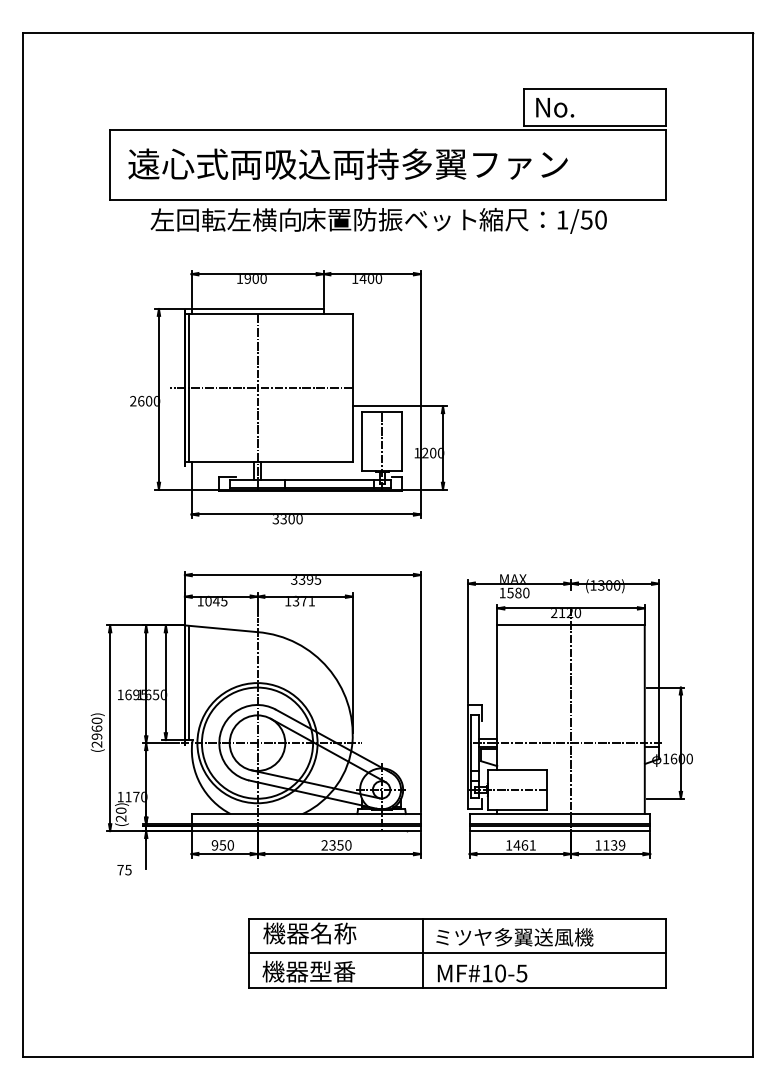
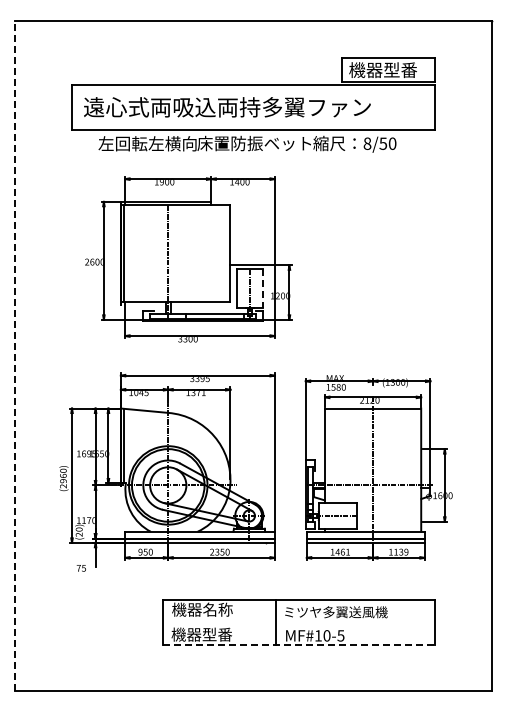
text: (585, 107) -> (382, 70), No. -> 機器型番
text: (562, 219) -> (367, 143), 1/50 -> 8/50
line: (260, 388) -> (170, 253), removed
line: (401, 443) -> (262, 289), solid -> dashed
line: (23, 545) -> (15, 356), solid -> dashed
line: (456, 953) -> (298, 622), removed
line: (458, 988) -> (299, 645), solid -> dashed

